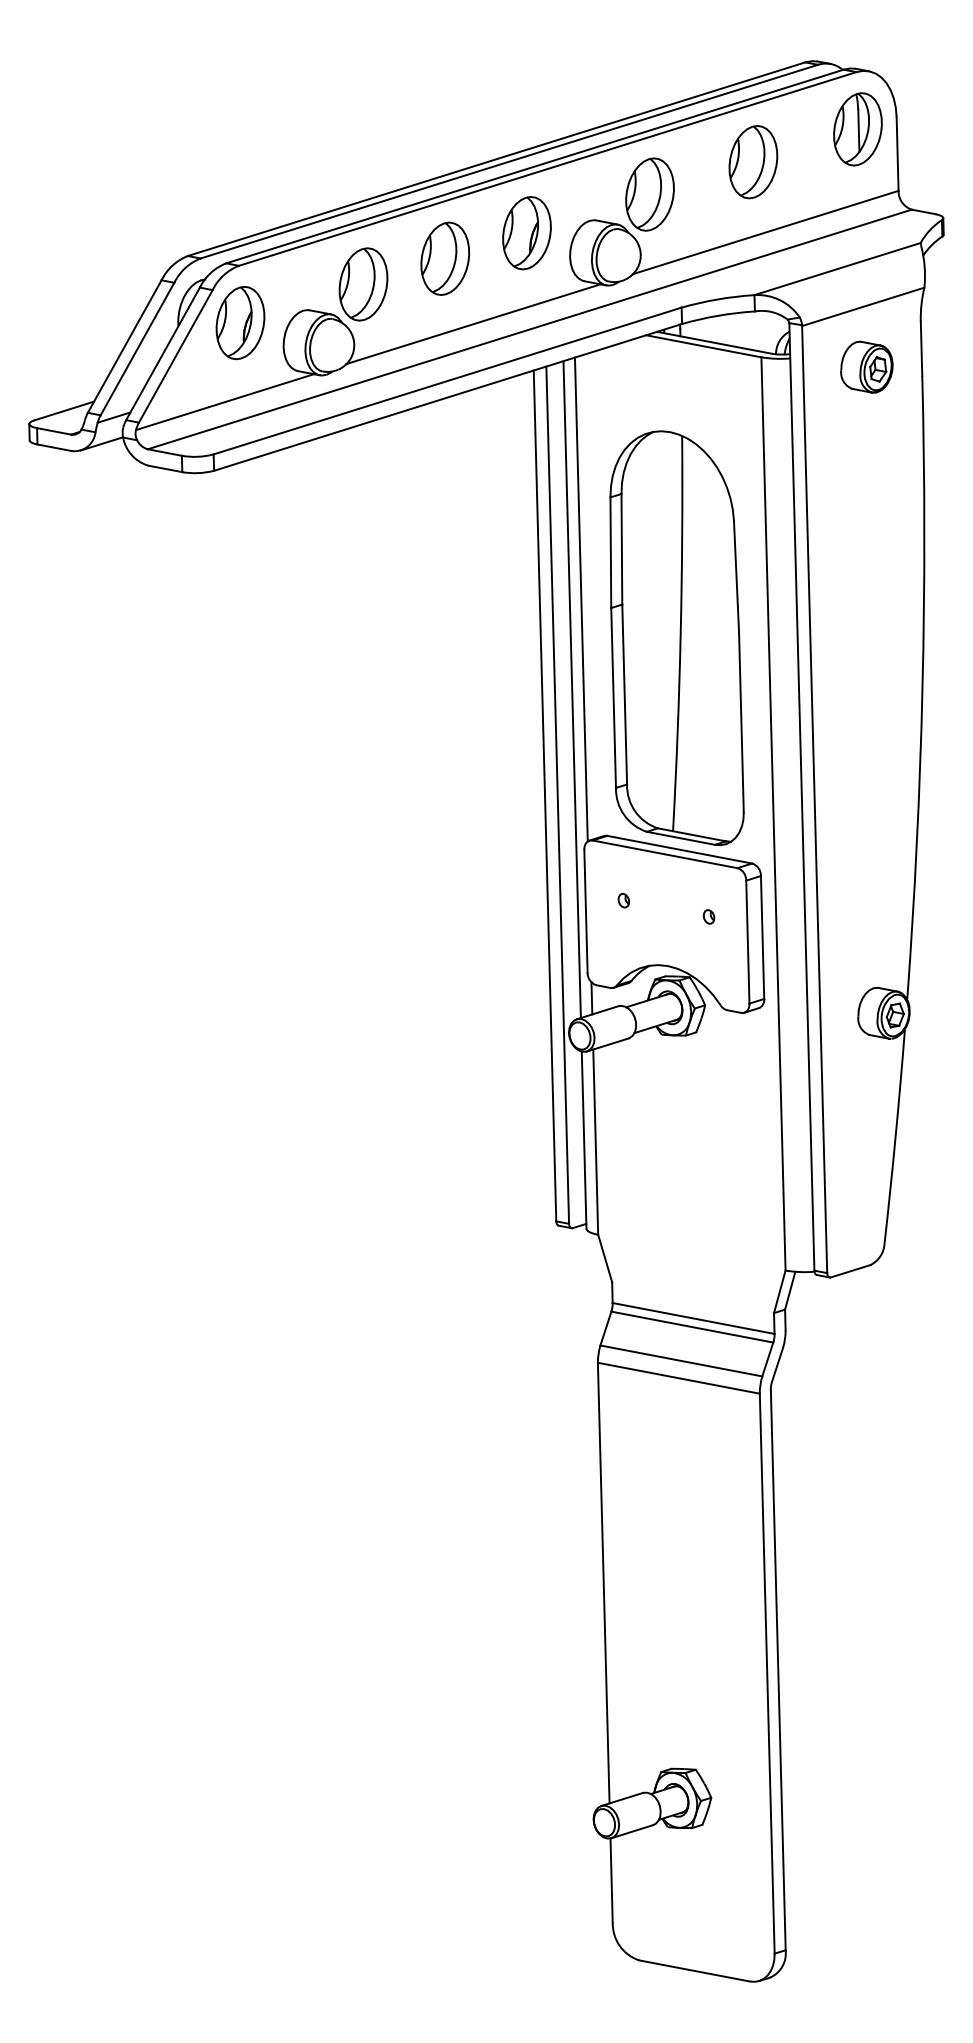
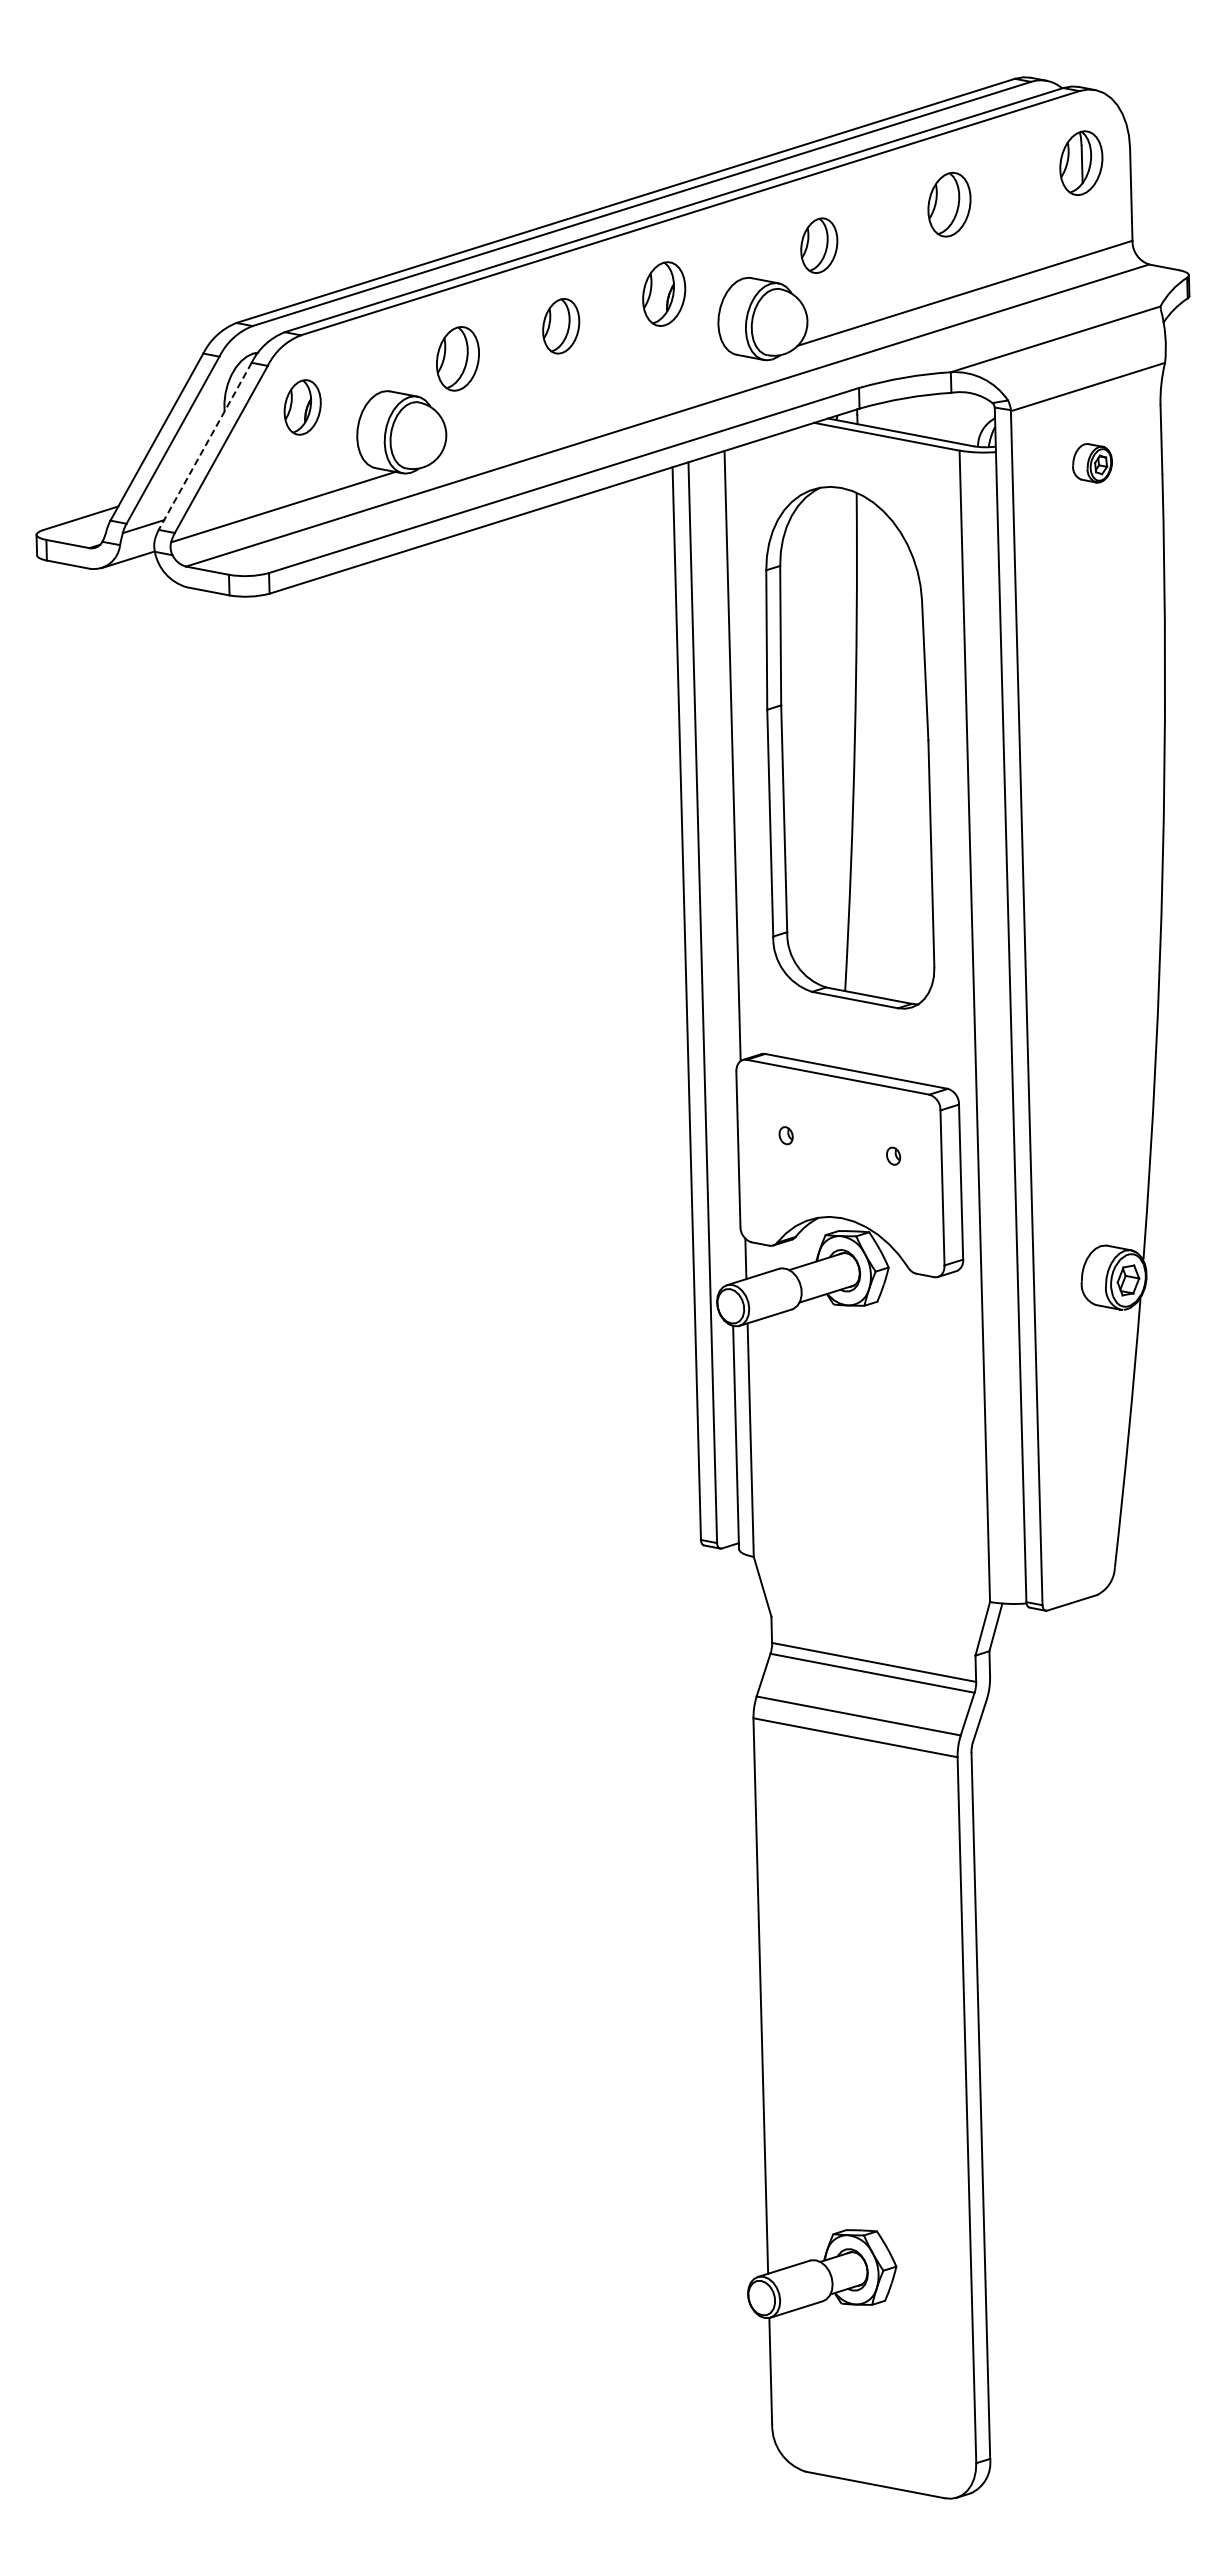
part: (858, 128) -> (1081, 162), size x0.7
part: (753, 162) -> (949, 204), size x0.7
part: (650, 194) -> (819, 245), size x0.6
part: (527, 232) -> (664, 293), size x0.7
part: (445, 258) -> (561, 325), size x0.6
part: (363, 284) -> (457, 358), size x0.7
part: (240, 323) -> (302, 407), size x0.6
line: (473, 323) -> (596, 408), removed
line: (163, 354) -> (205, 446), solid -> dashed
part: (866, 367) -> (1092, 463), size x0.6
part: (677, 637) -> (850, 747), moved
line: (572, 689) -> (721, 869), removed

